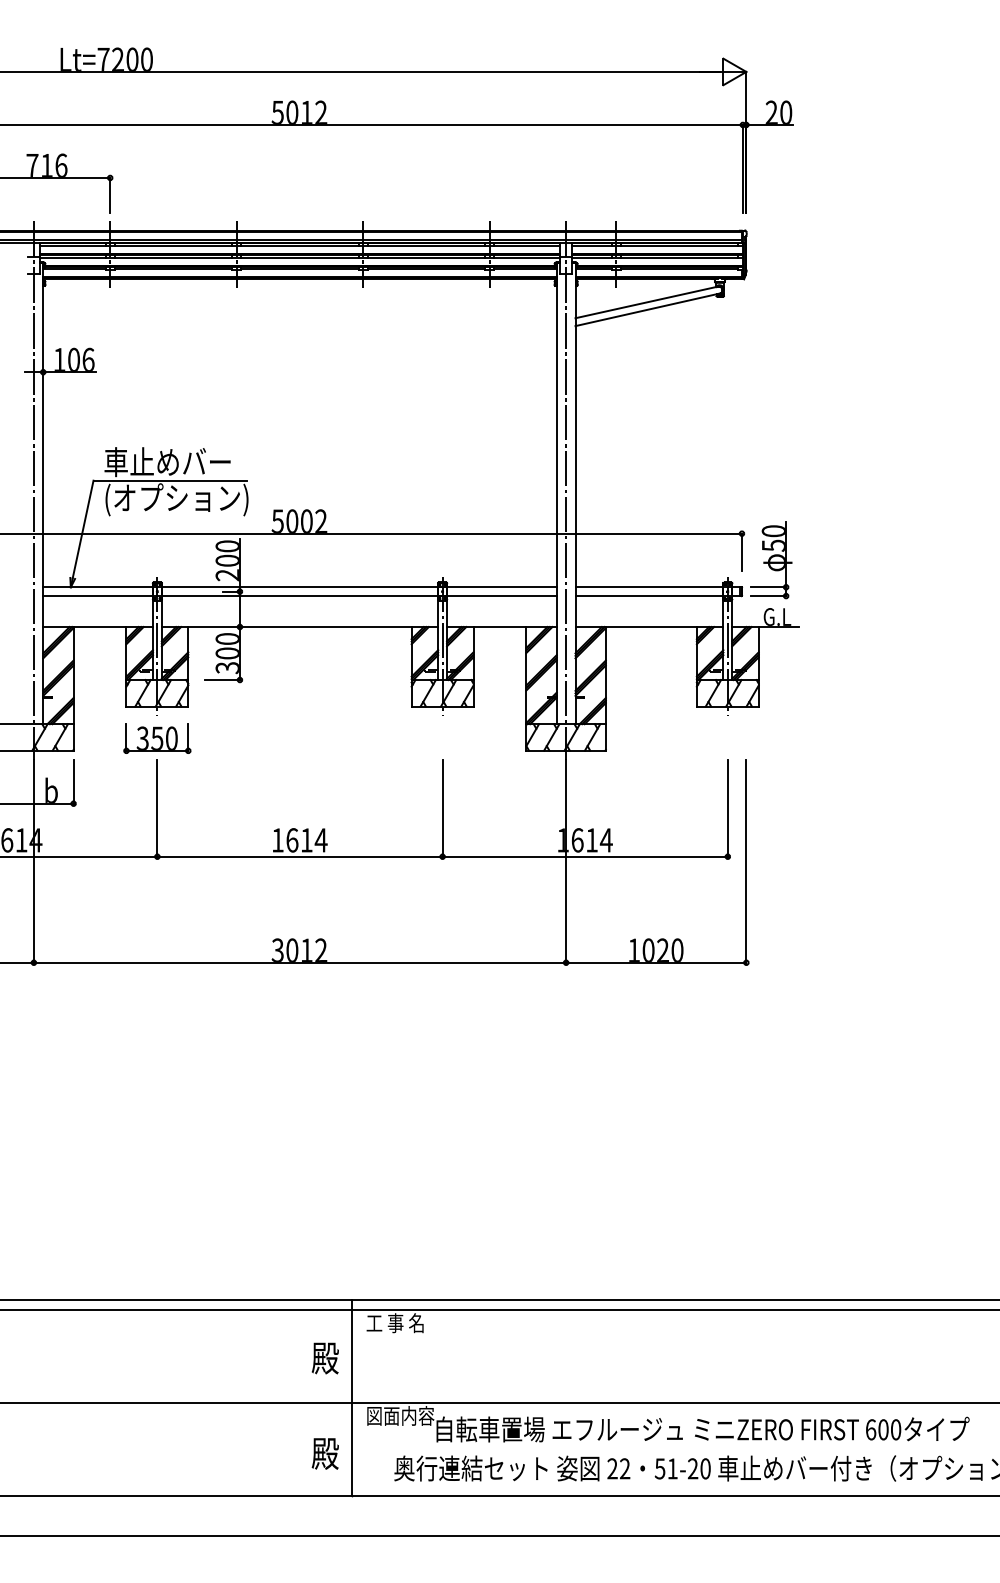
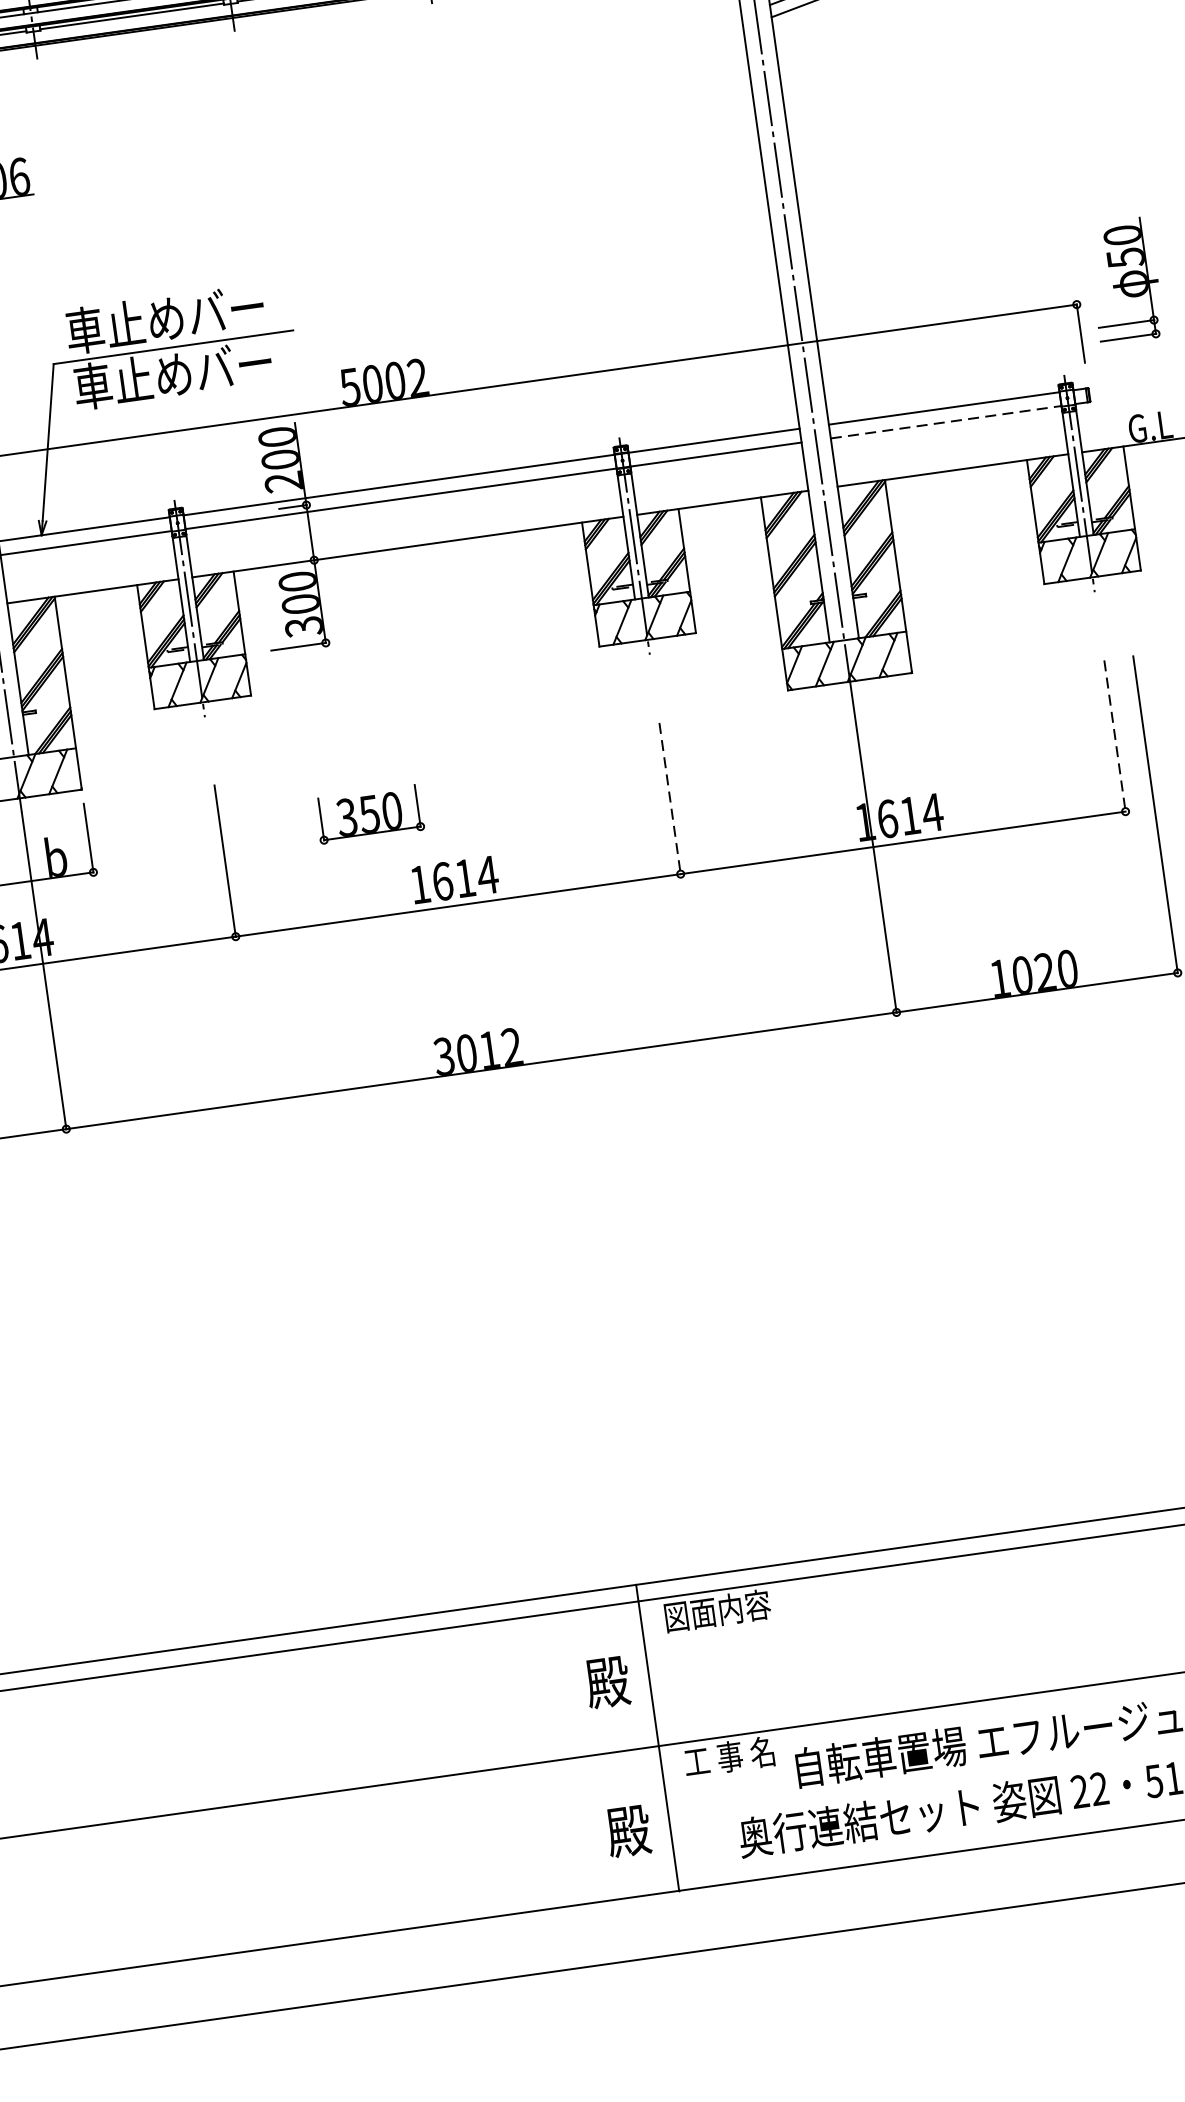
text: (176, 499) -> (187, 375), (オプション) -> 車止めバー
part: (771, 560) -> (1125, 281), moved
line: (649, 596) -> (946, 422), solid -> dashed
part: (157, 738) -> (369, 814), moved
line: (442, 808) -> (669, 798), solid -> dashed
line: (727, 808) -> (1114, 736), solid -> dashed
text: (400, 1323) -> (717, 1611), 工 事 名 -> 図面内容
text: (400, 1415) -> (737, 1754), 図面内容 -> 工 事 名

